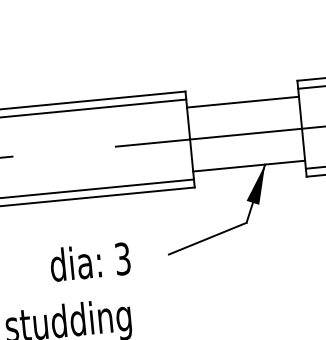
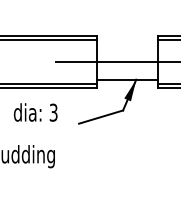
line: (242, 102) -> (127, 44), removed
text: (89, 261) -> (35, 112), moved

